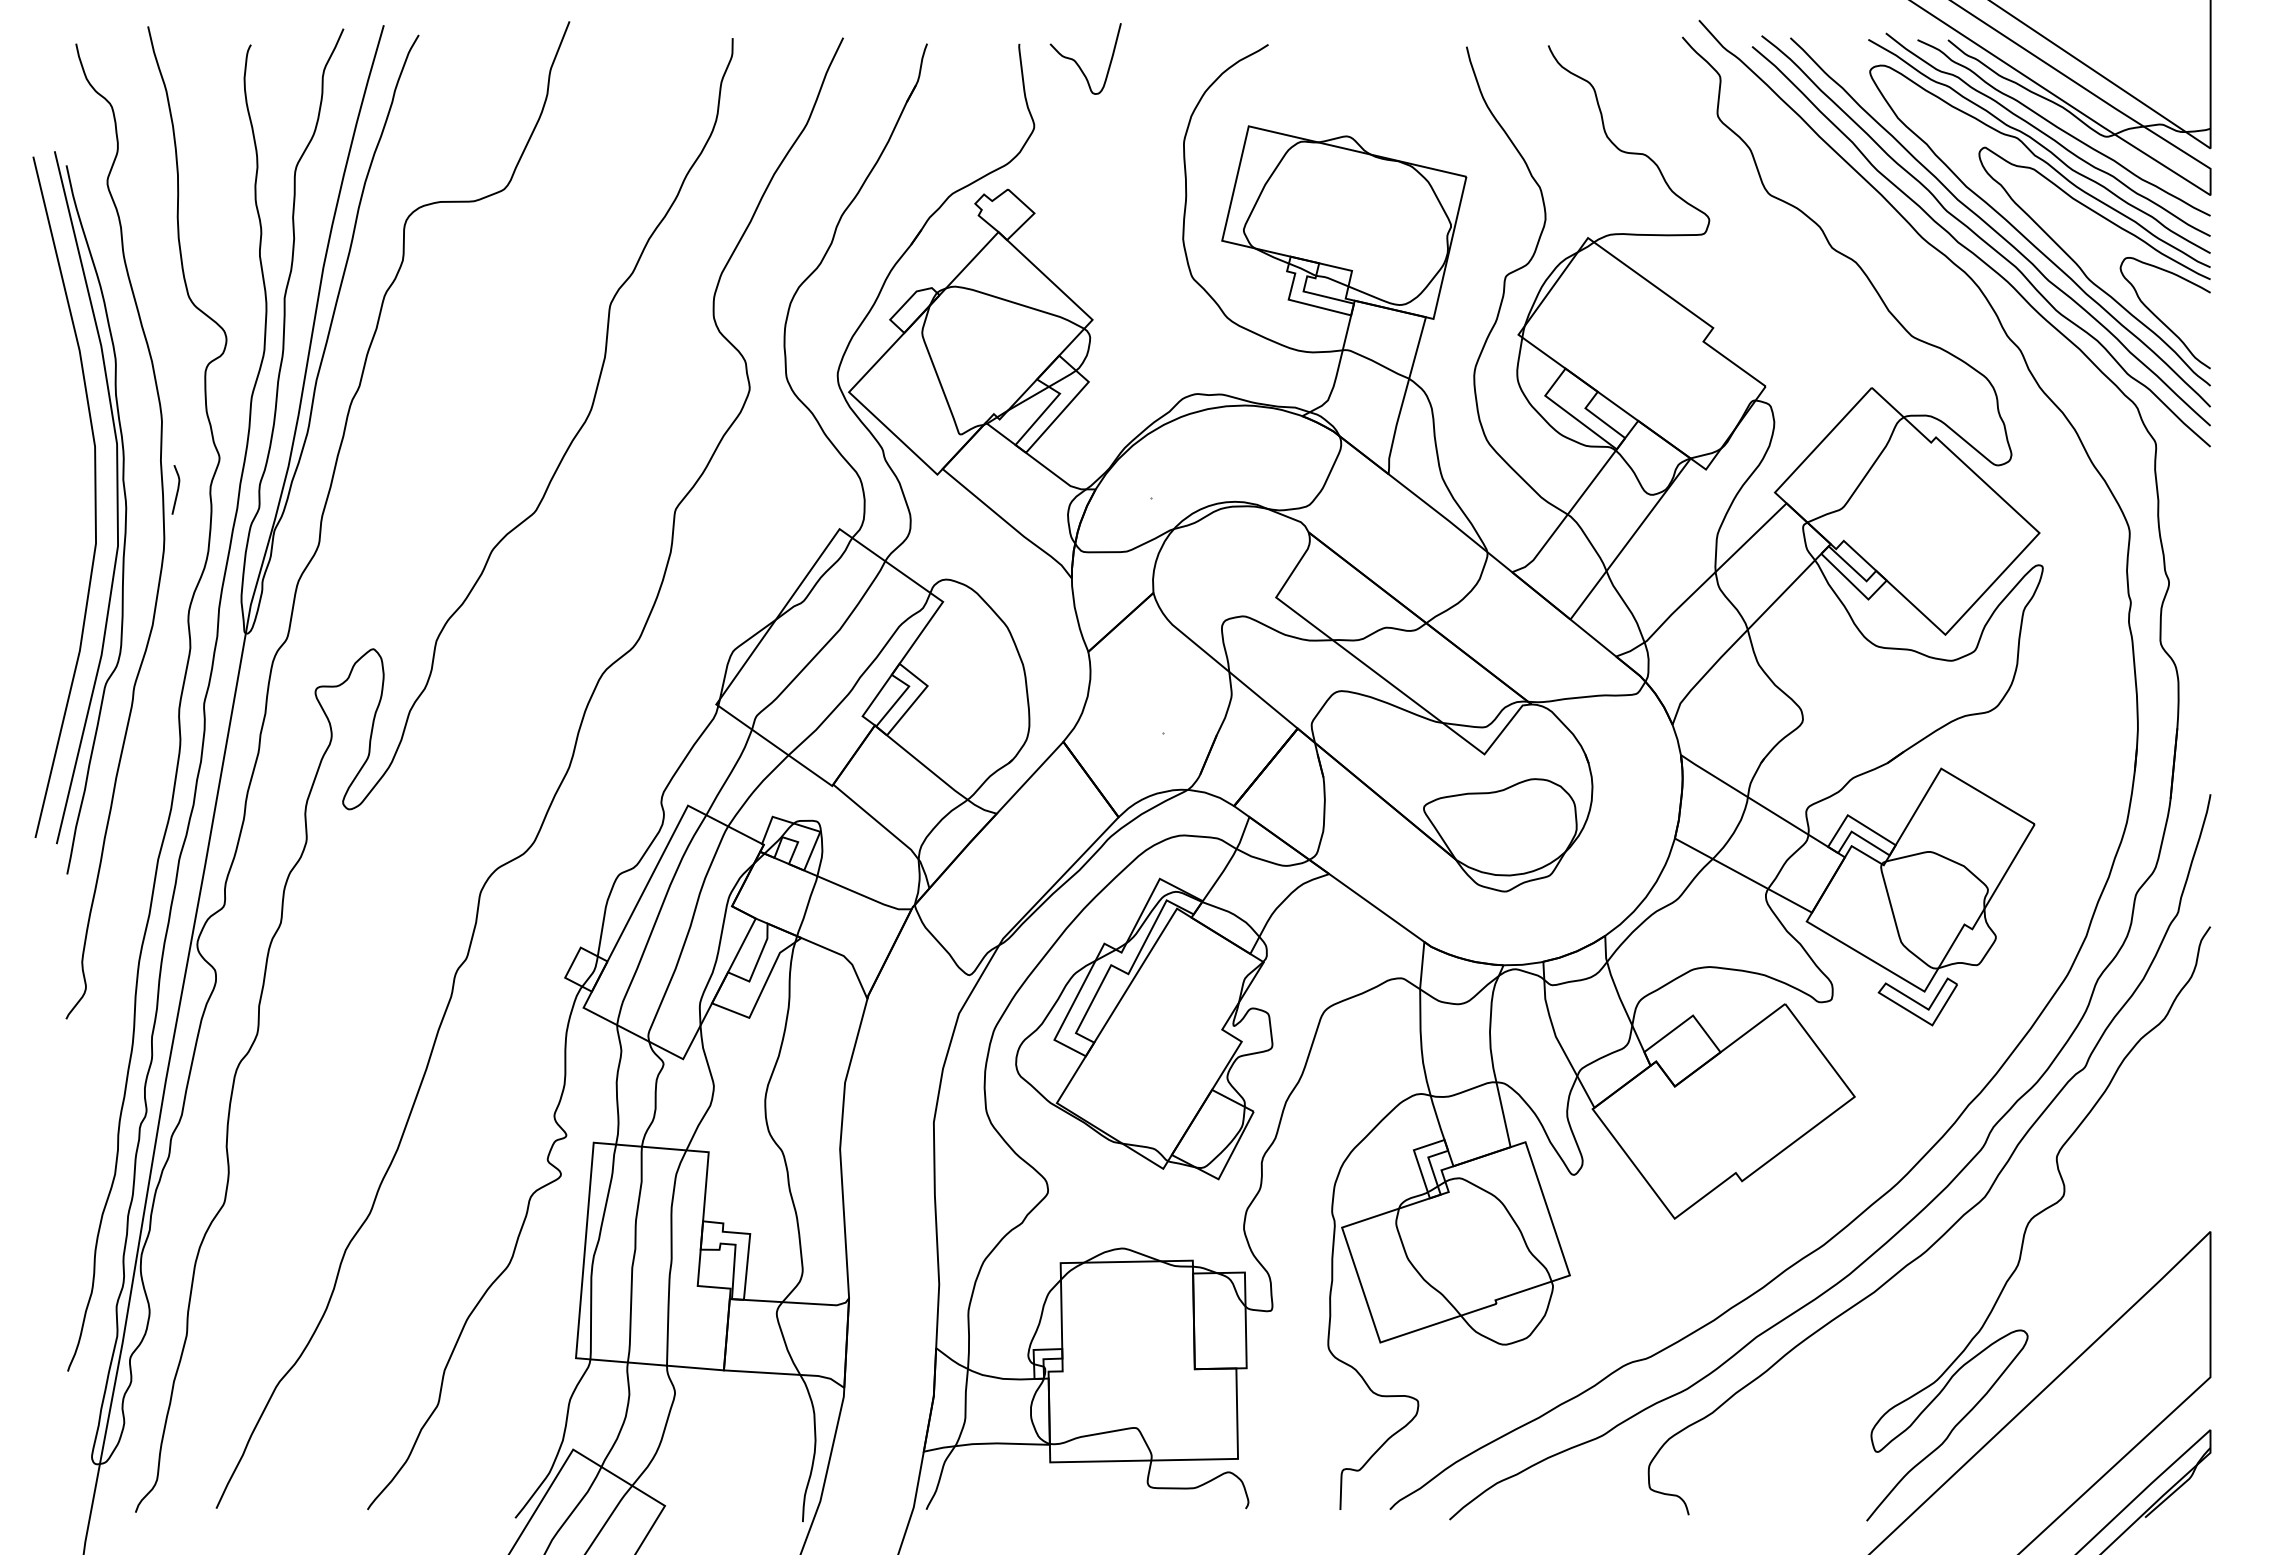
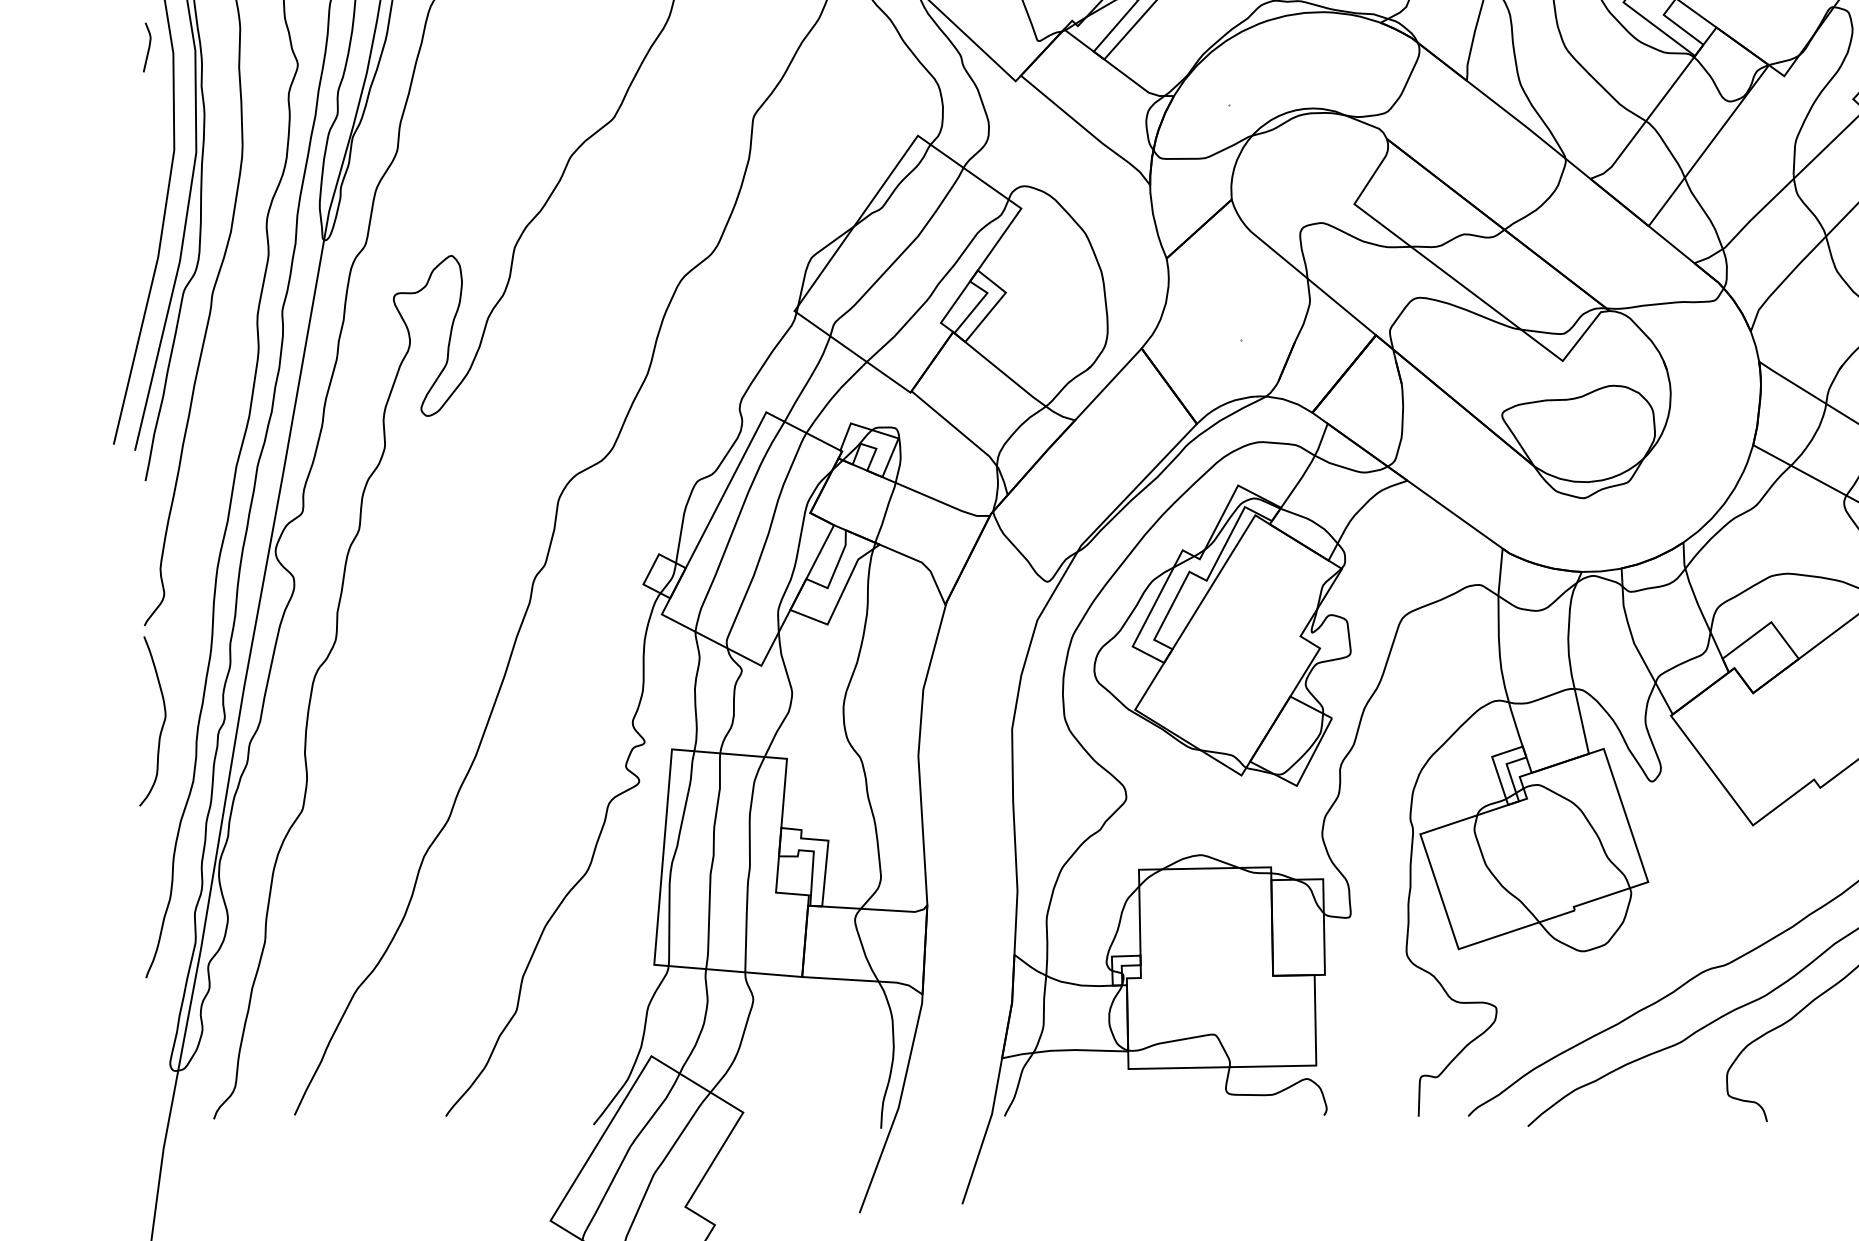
curve: (177, 489) -> (148, 47), moved
curve: (84, 1116) -> (162, 723), added

